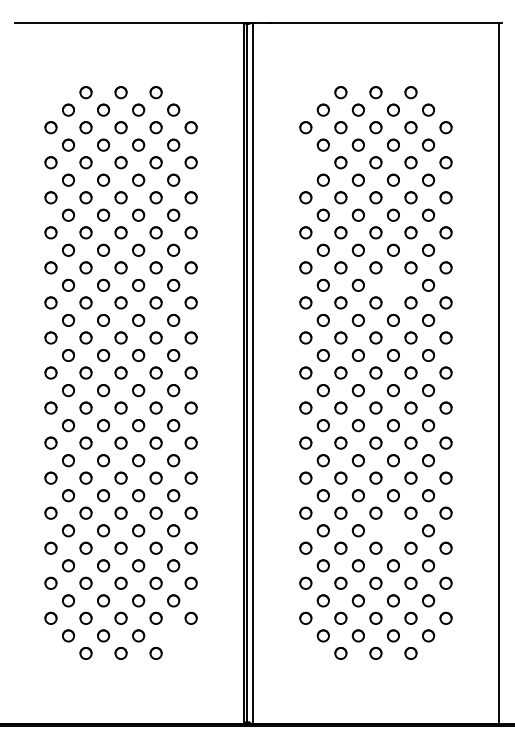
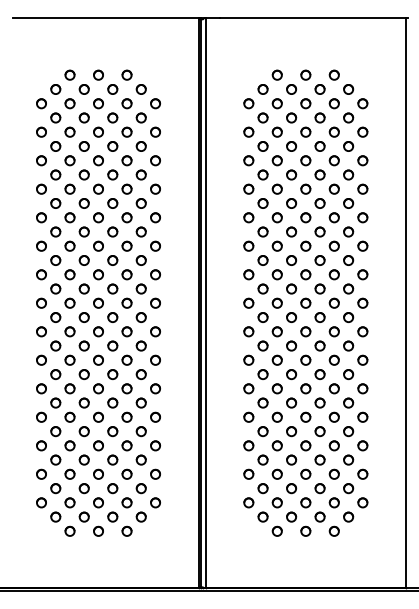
part: (305, 161) -> (248, 131), added
circle: (392, 284) -> (319, 231), added
part: (392, 530) -> (319, 431), added
part: (172, 635) -> (140, 516), added

